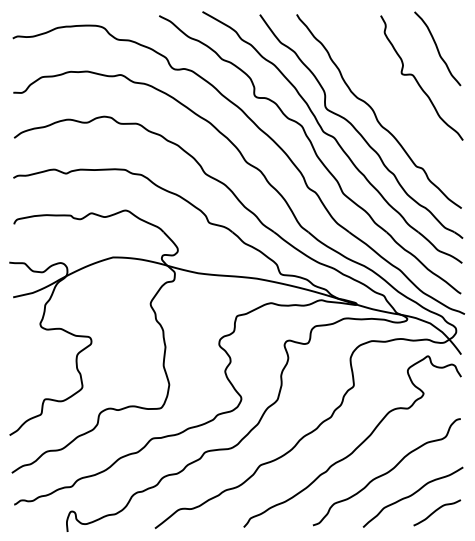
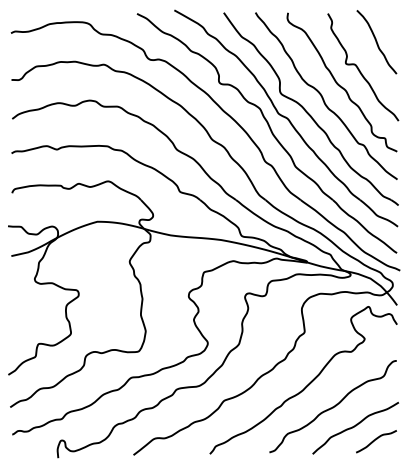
curve: (396, 99) -> (341, 85), added

